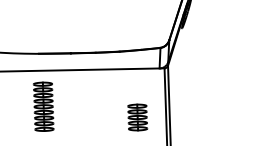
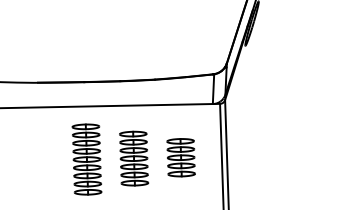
part: (104, 105) -> (133, 157), added
part: (43, 106) -> (86, 159), moved
part: (137, 117) -> (180, 157), moved

